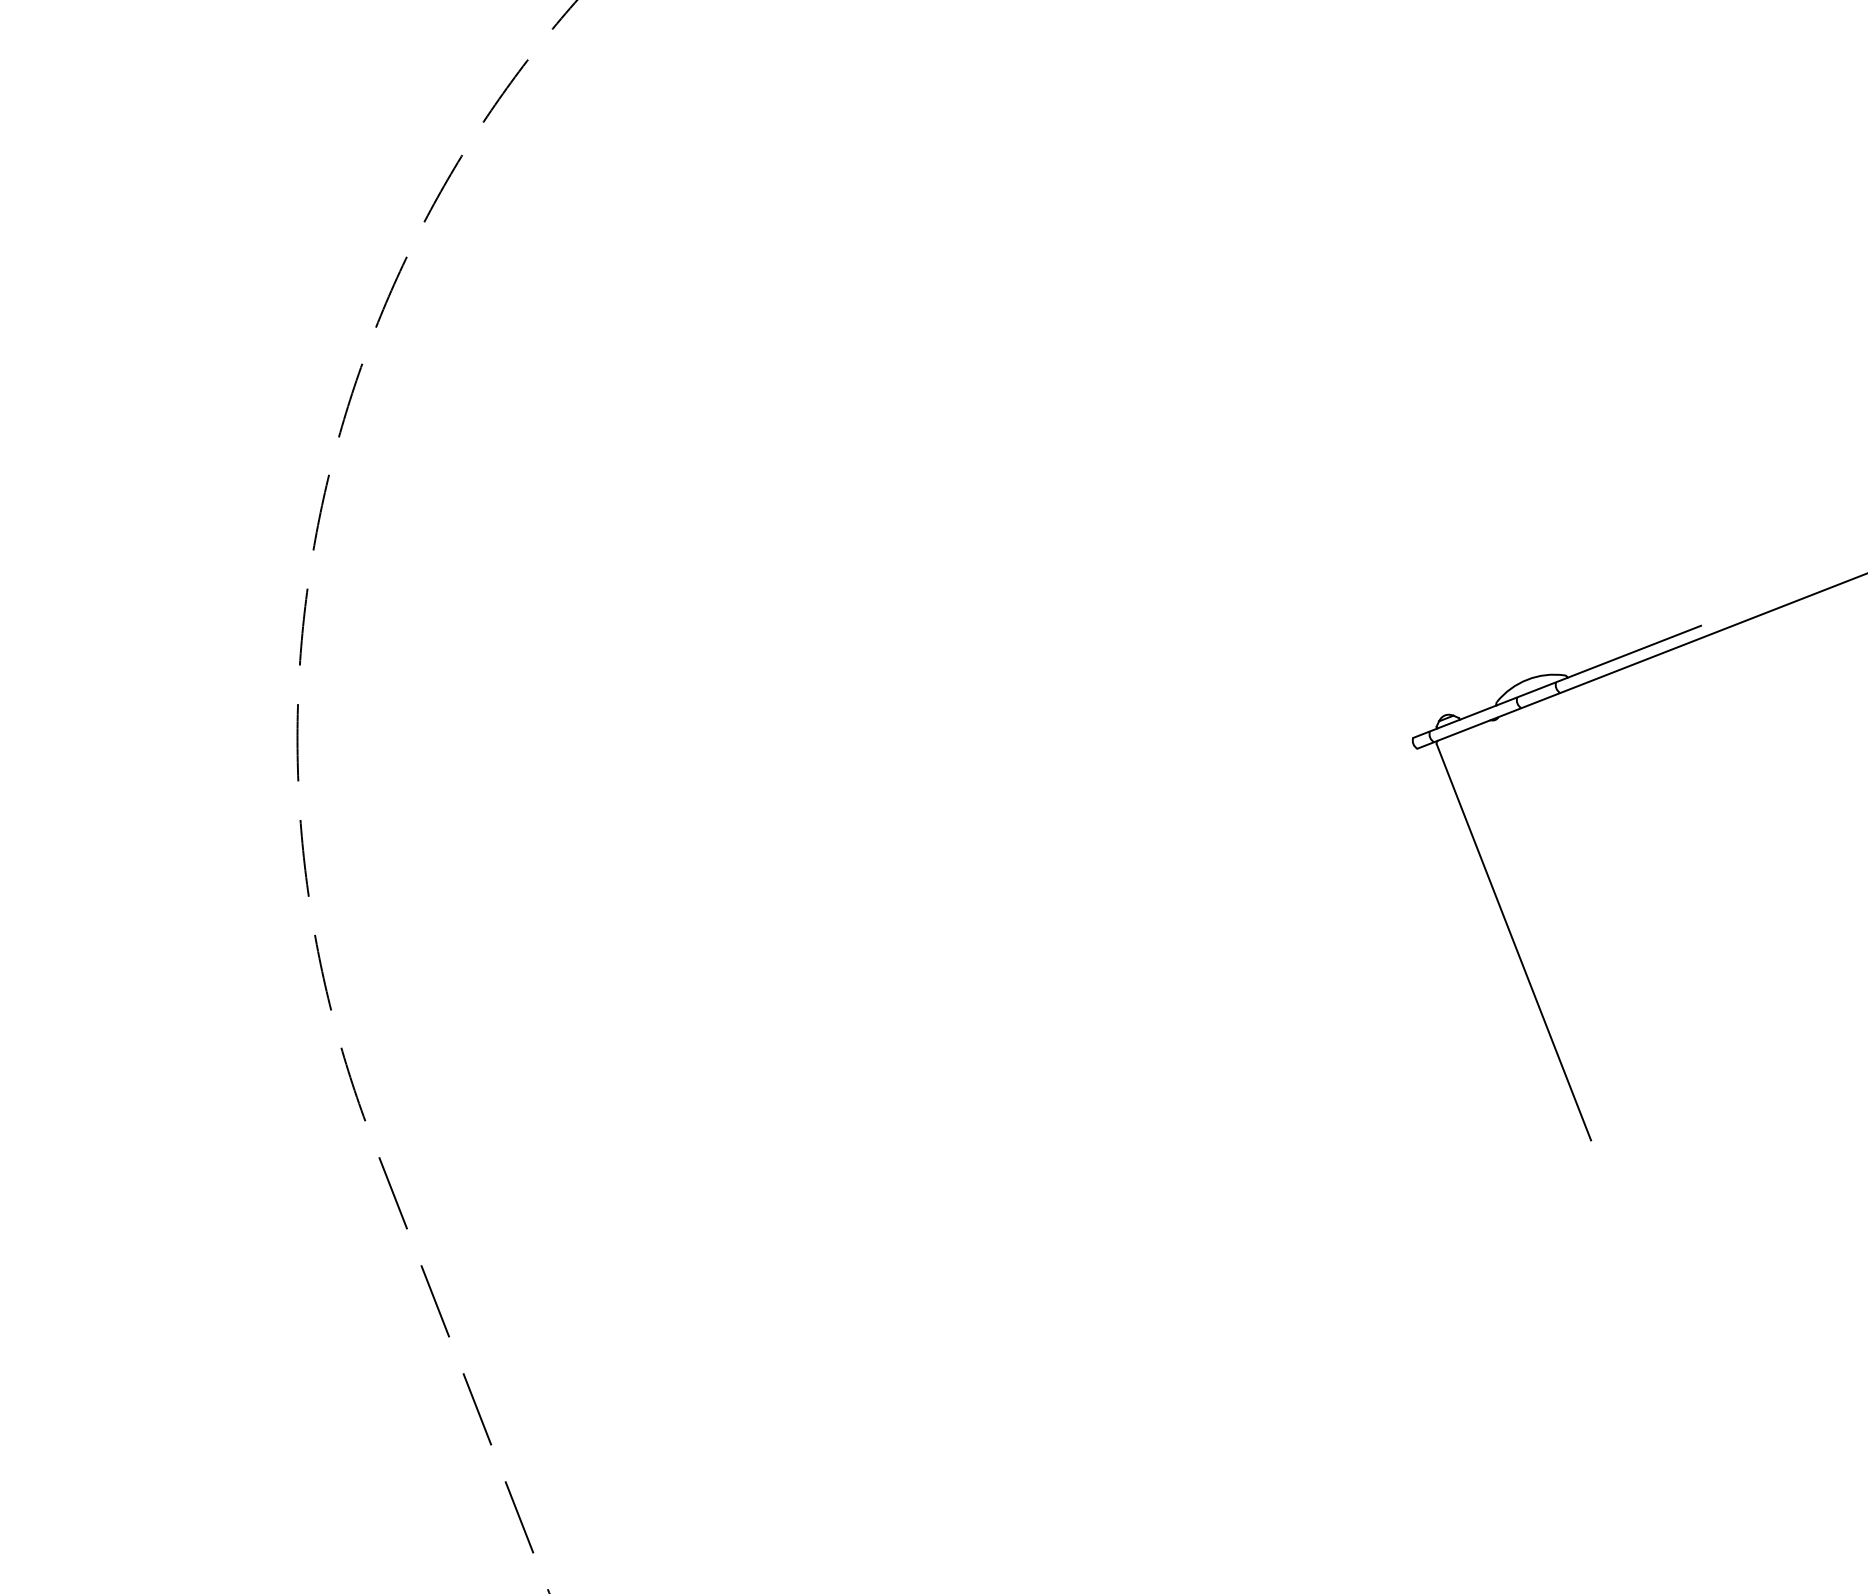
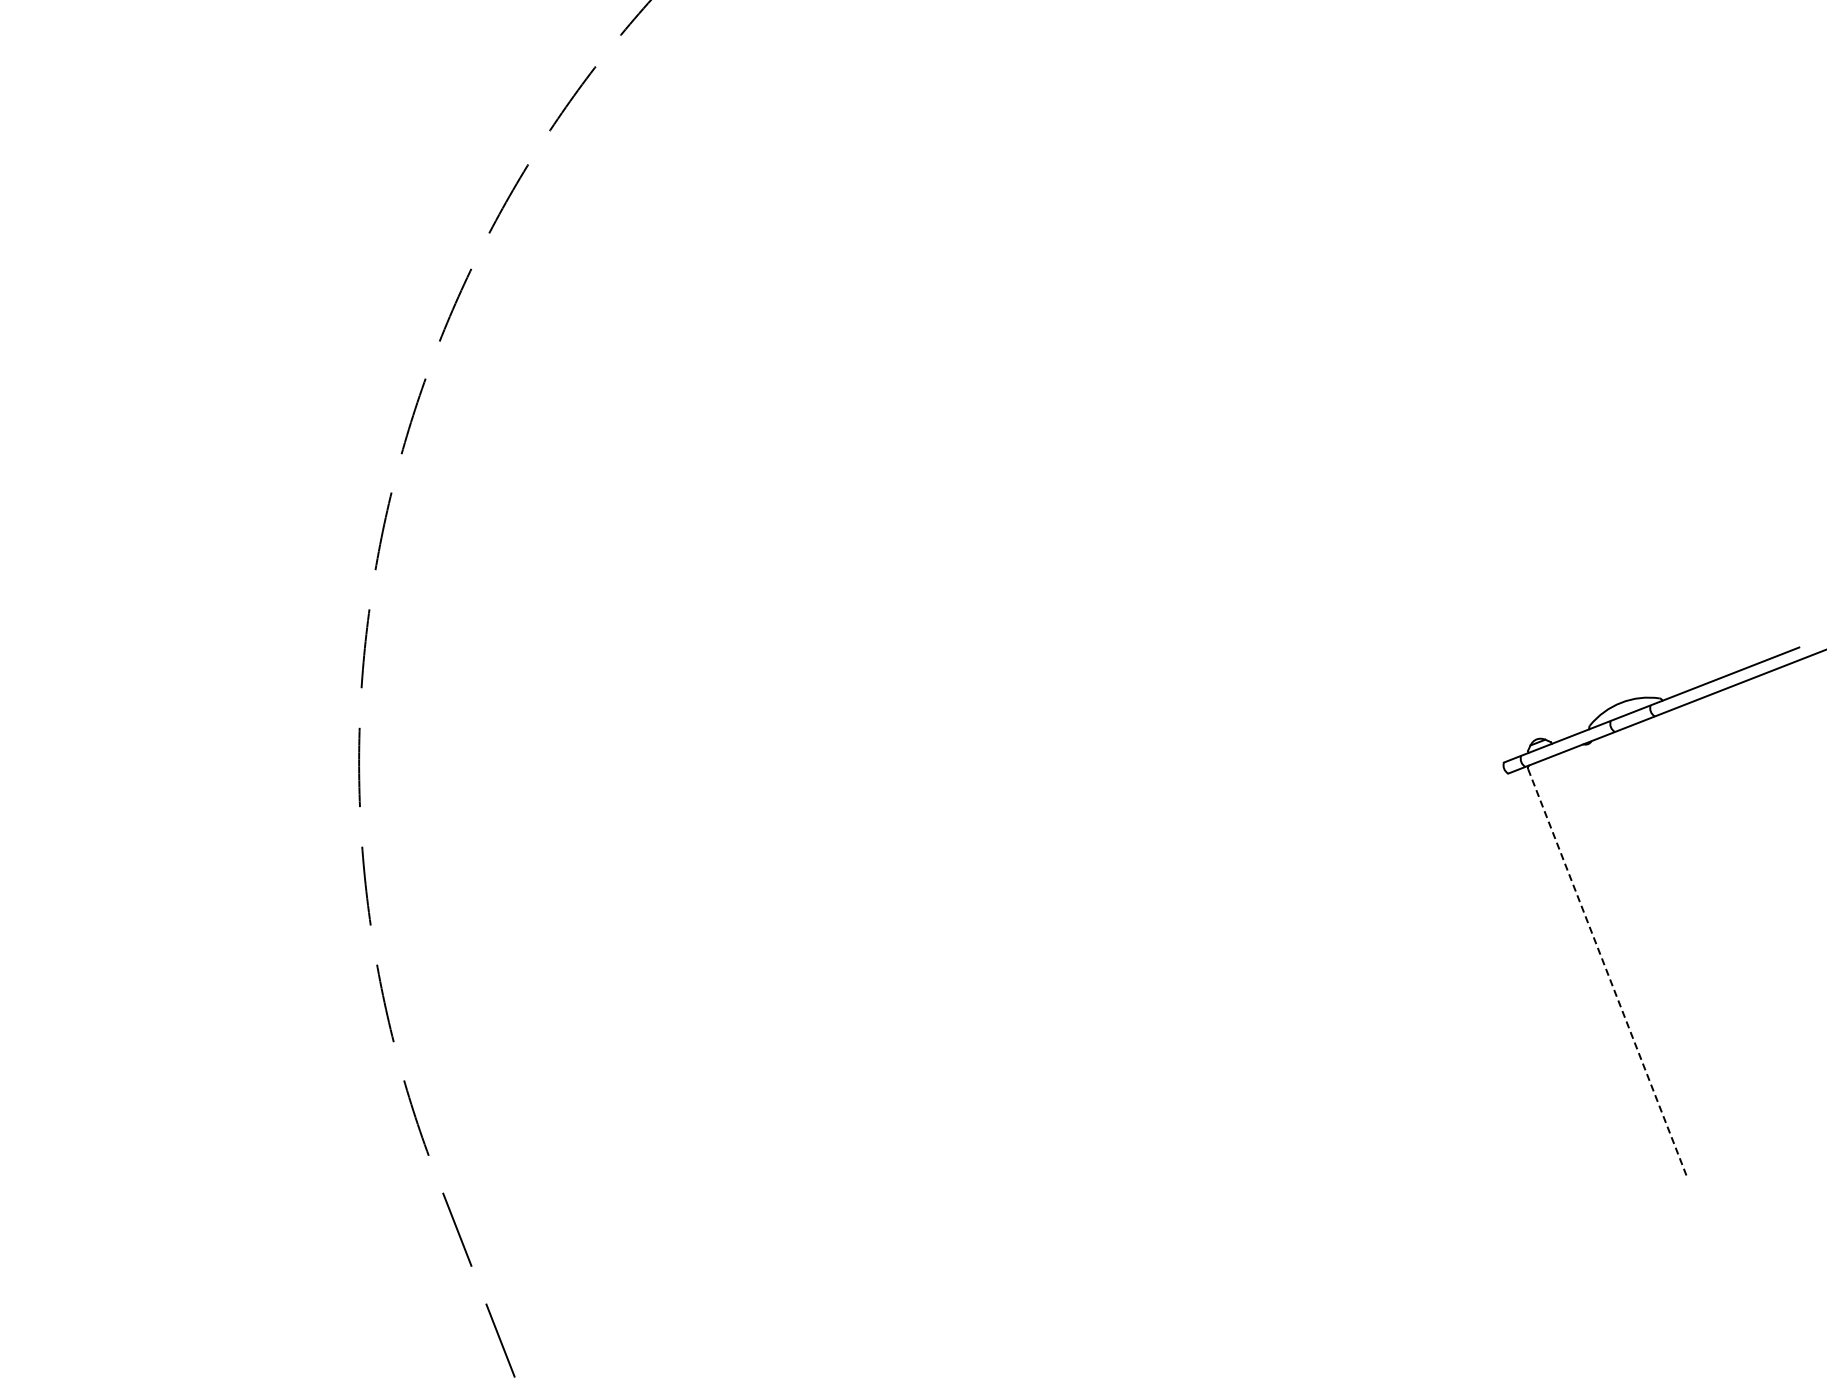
line: (1513, 941) -> (1606, 971), solid -> dashed

